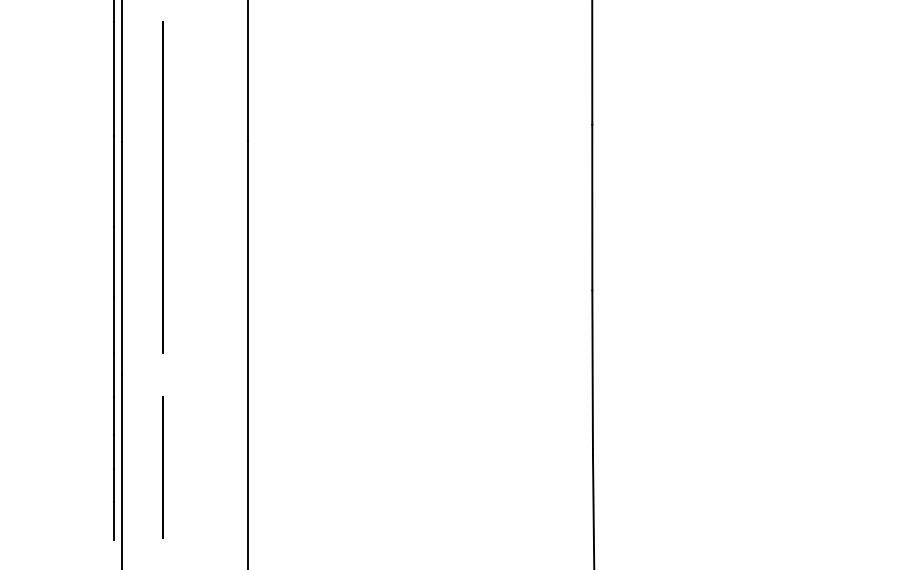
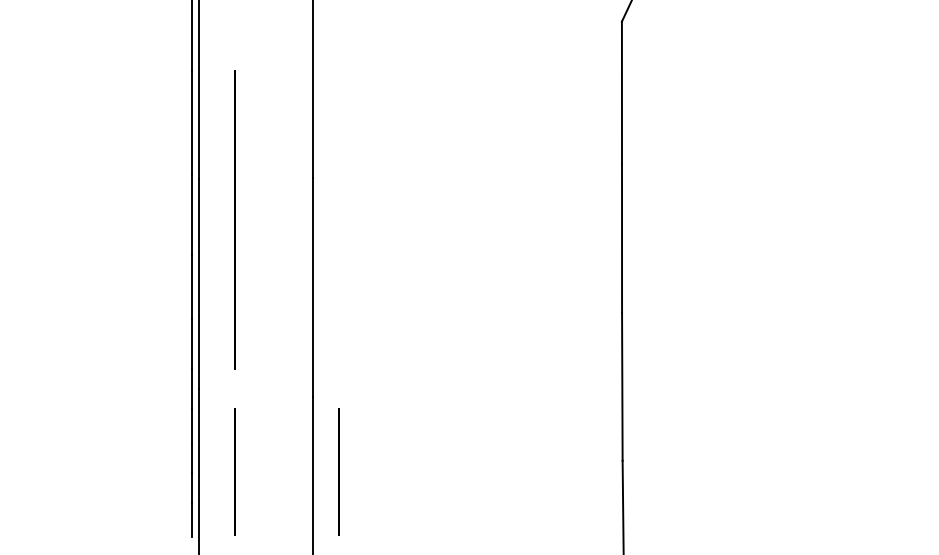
line: (277, 466) -> (338, 471), added

